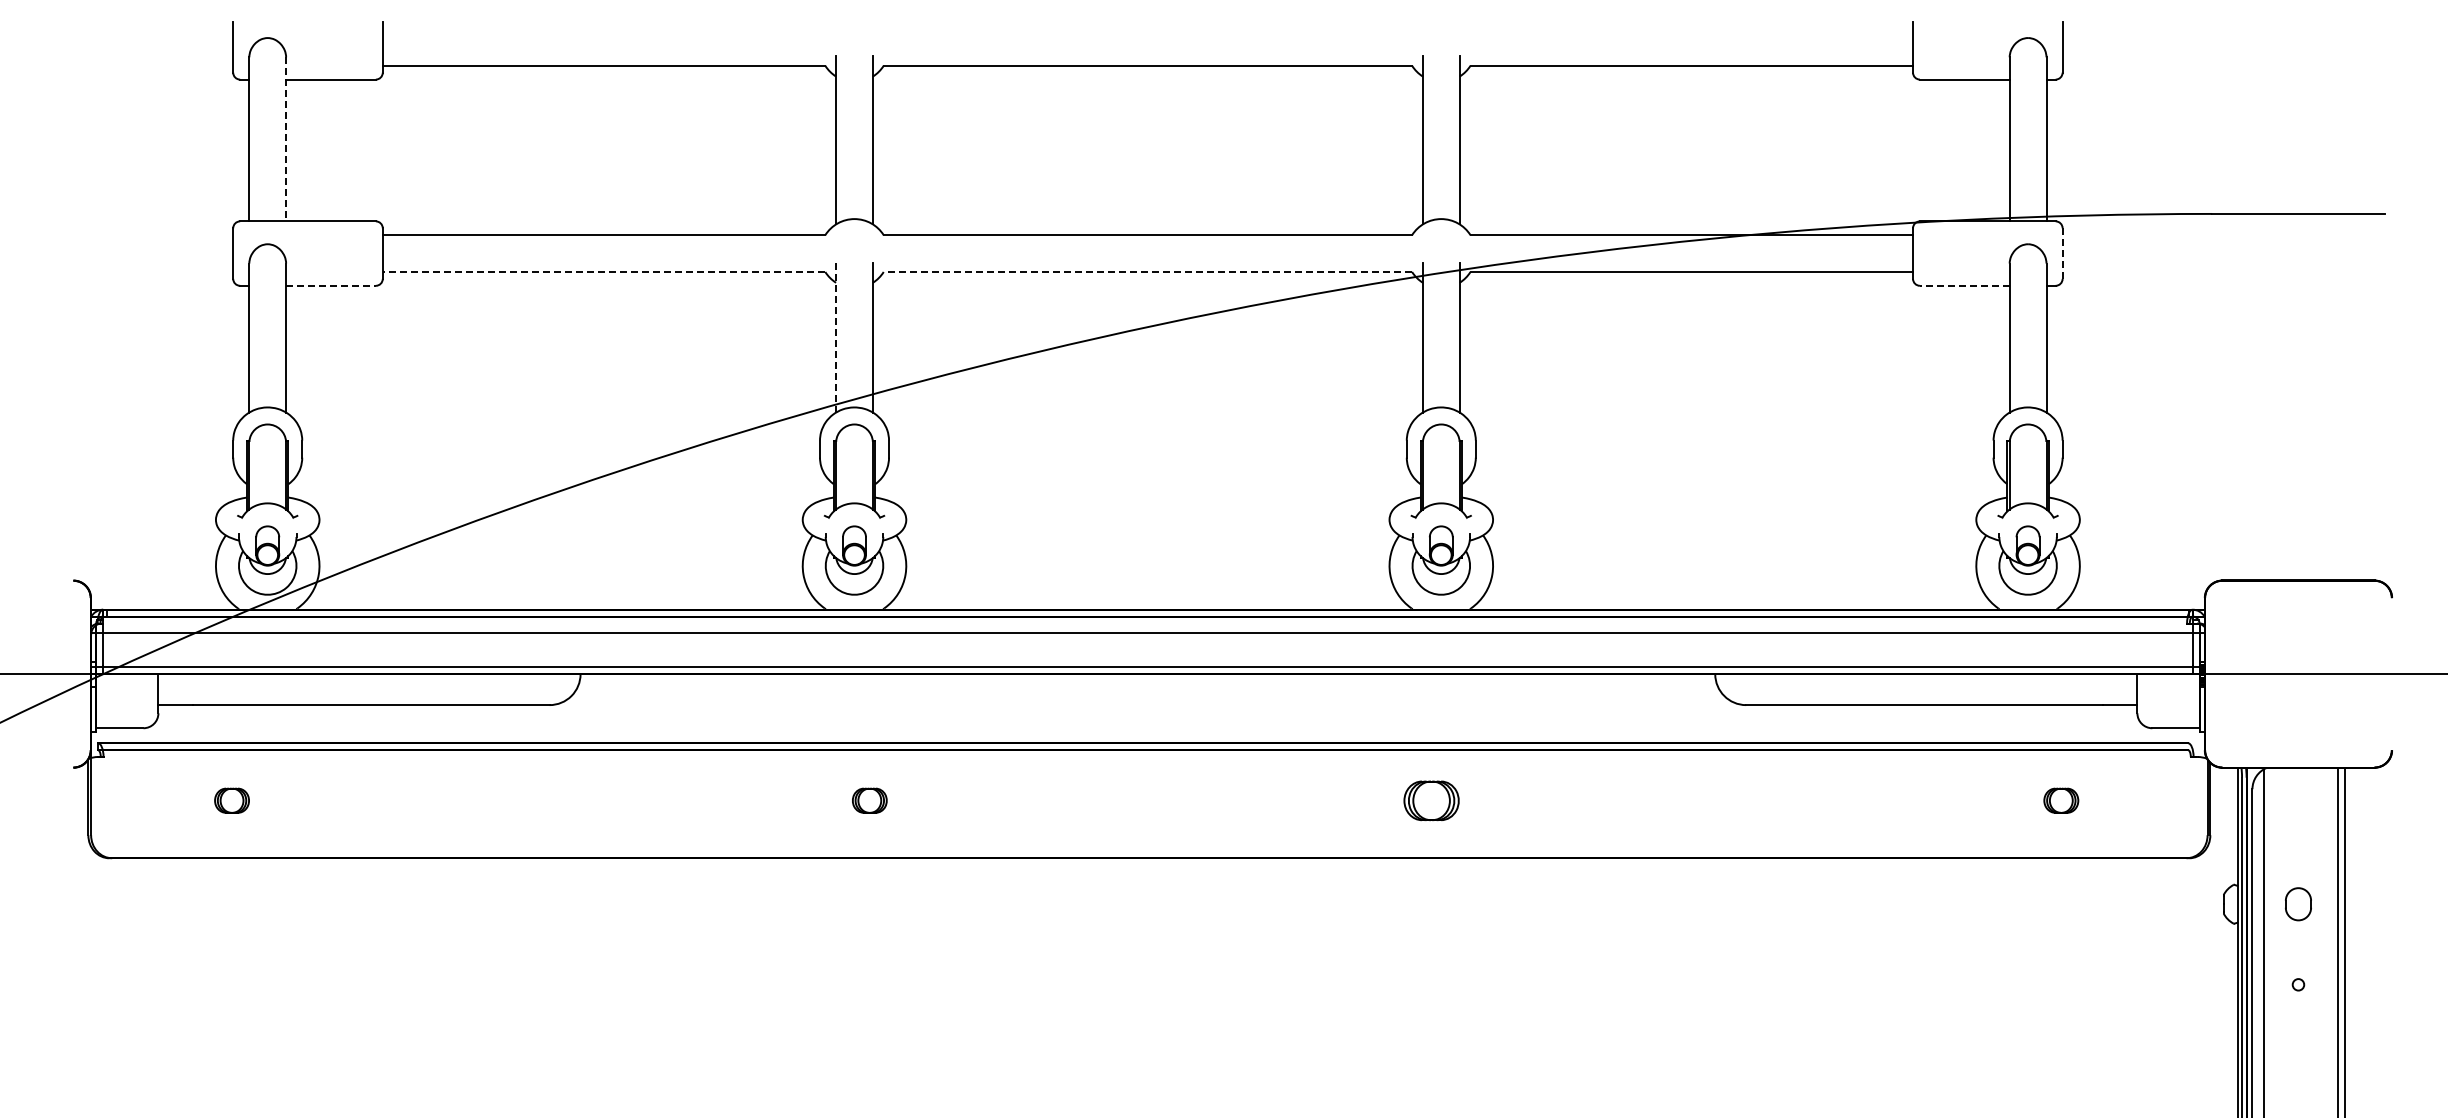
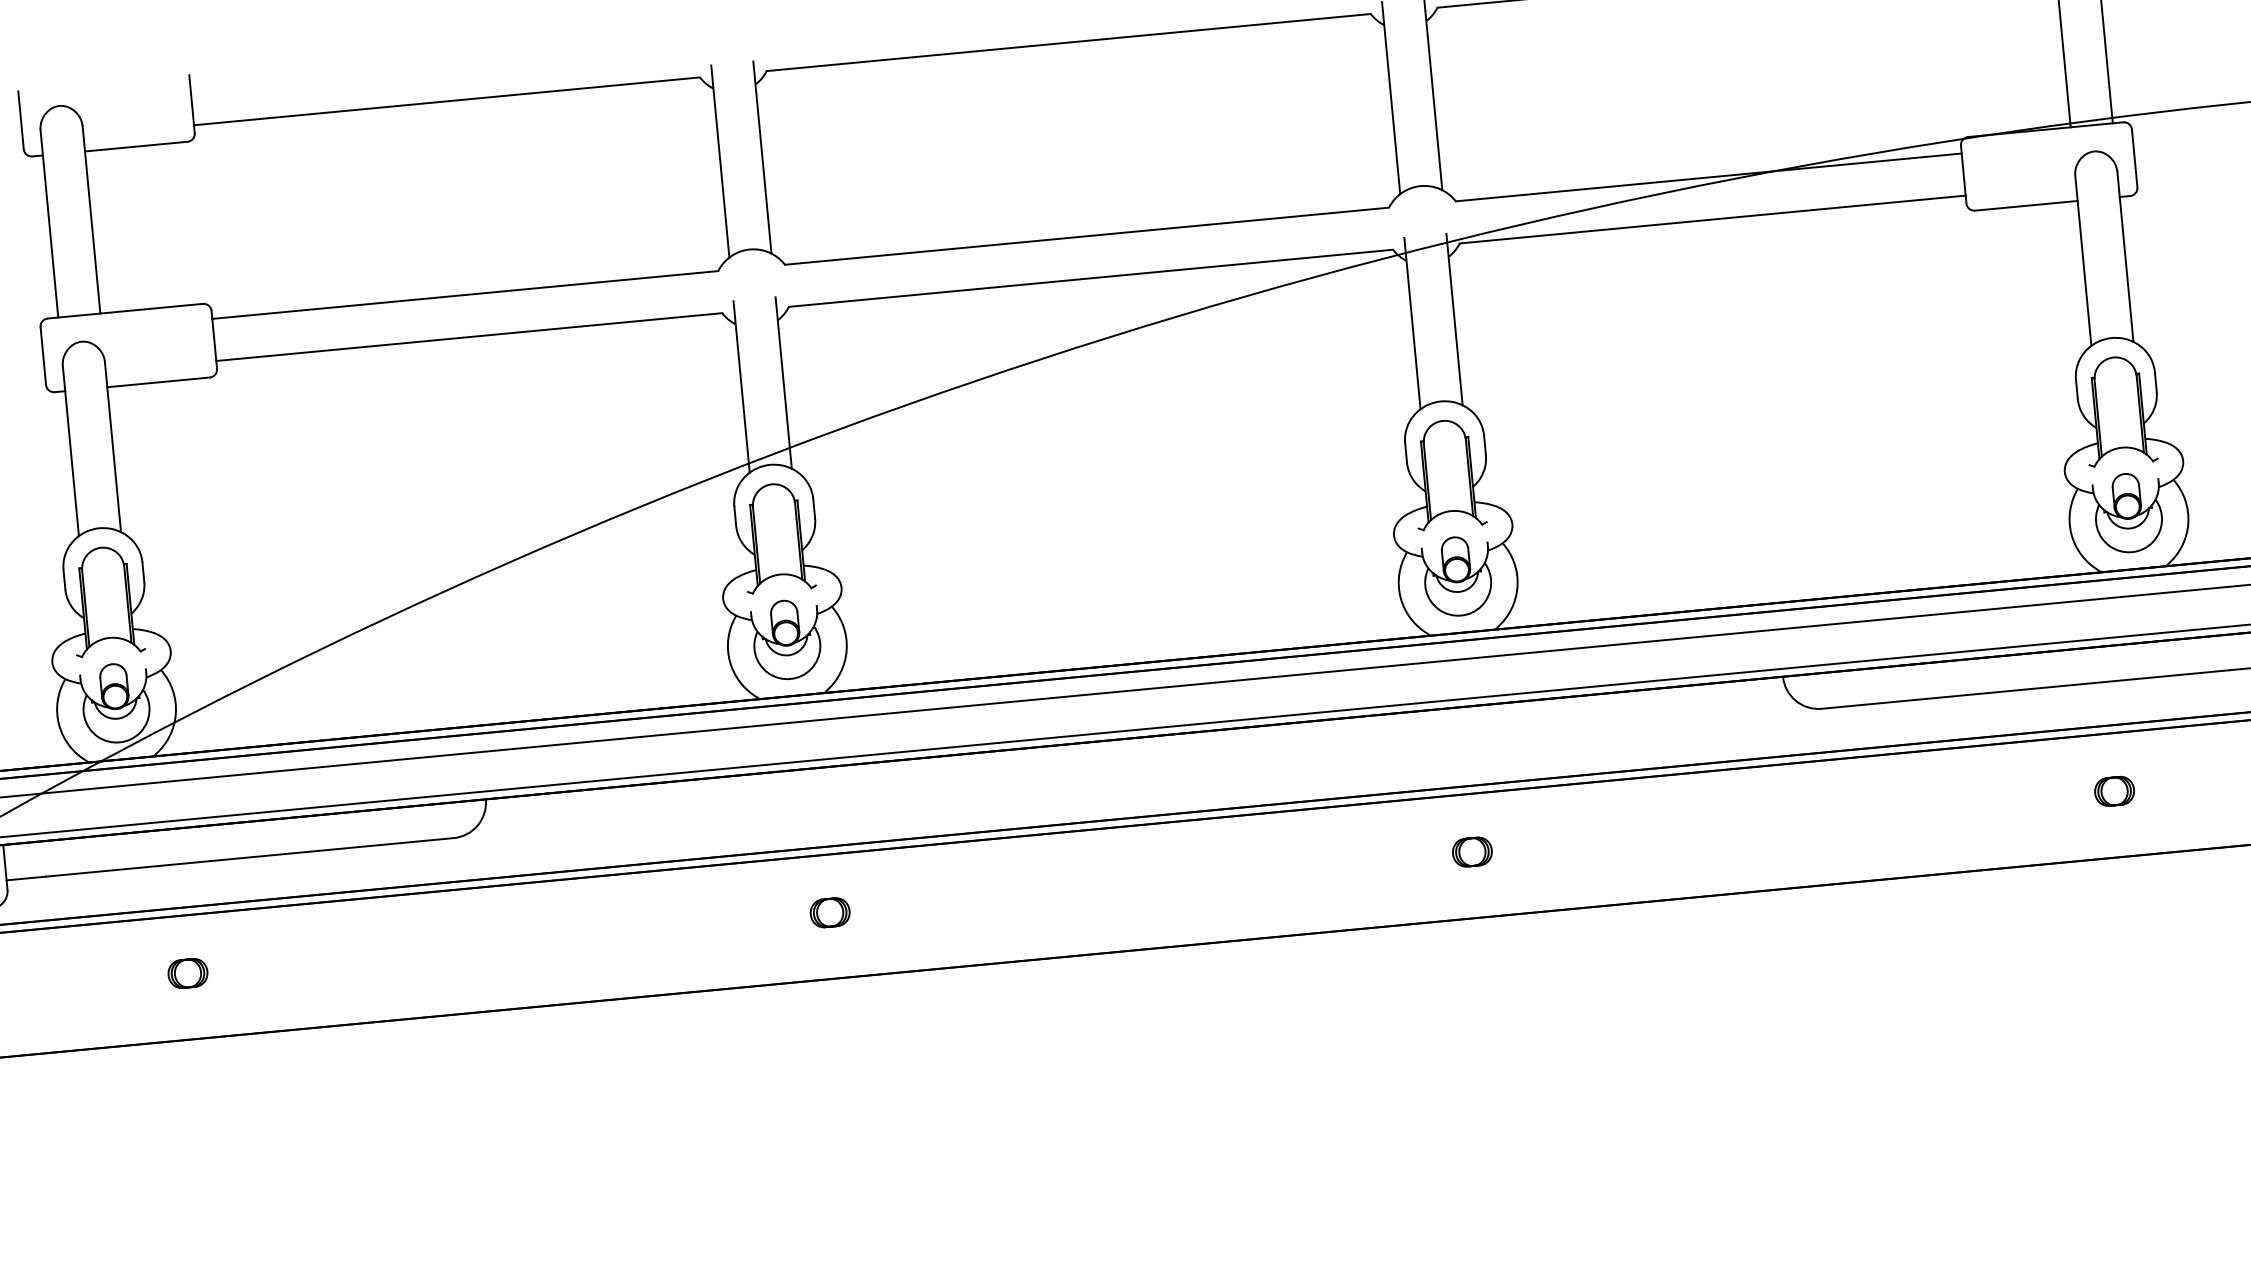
line: (286, 139) -> (91, 219), dashed -> solid
line: (2062, 254) -> (2134, 159), dashed -> solid
line: (603, 272) -> (468, 337), dashed -> solid
line: (1147, 272) -> (1090, 278), dashed -> solid
line: (331, 285) -> (159, 381), dashed -> solid
line: (1964, 285) -> (2025, 205), dashed -> solid
line: (836, 337) -> (742, 386), dashed -> solid
part: (231, 800) -> (187, 973), moved
part: (1431, 800) -> (1472, 851), size x0.62
part: (2061, 800) -> (2114, 791), moved

